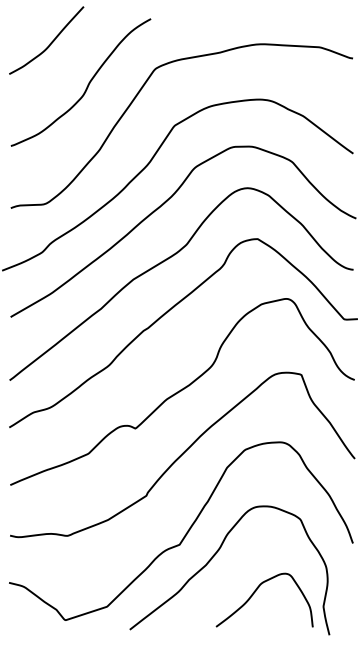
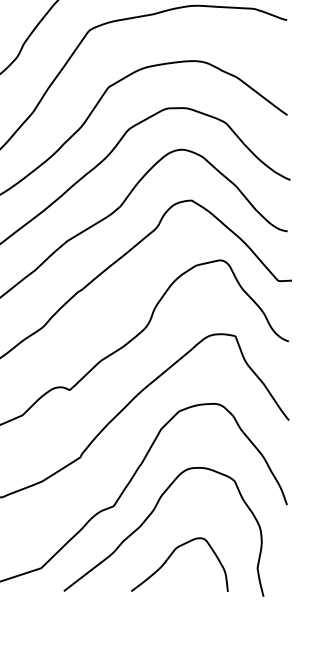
curve: (256, 591) -> (171, 556), moved

